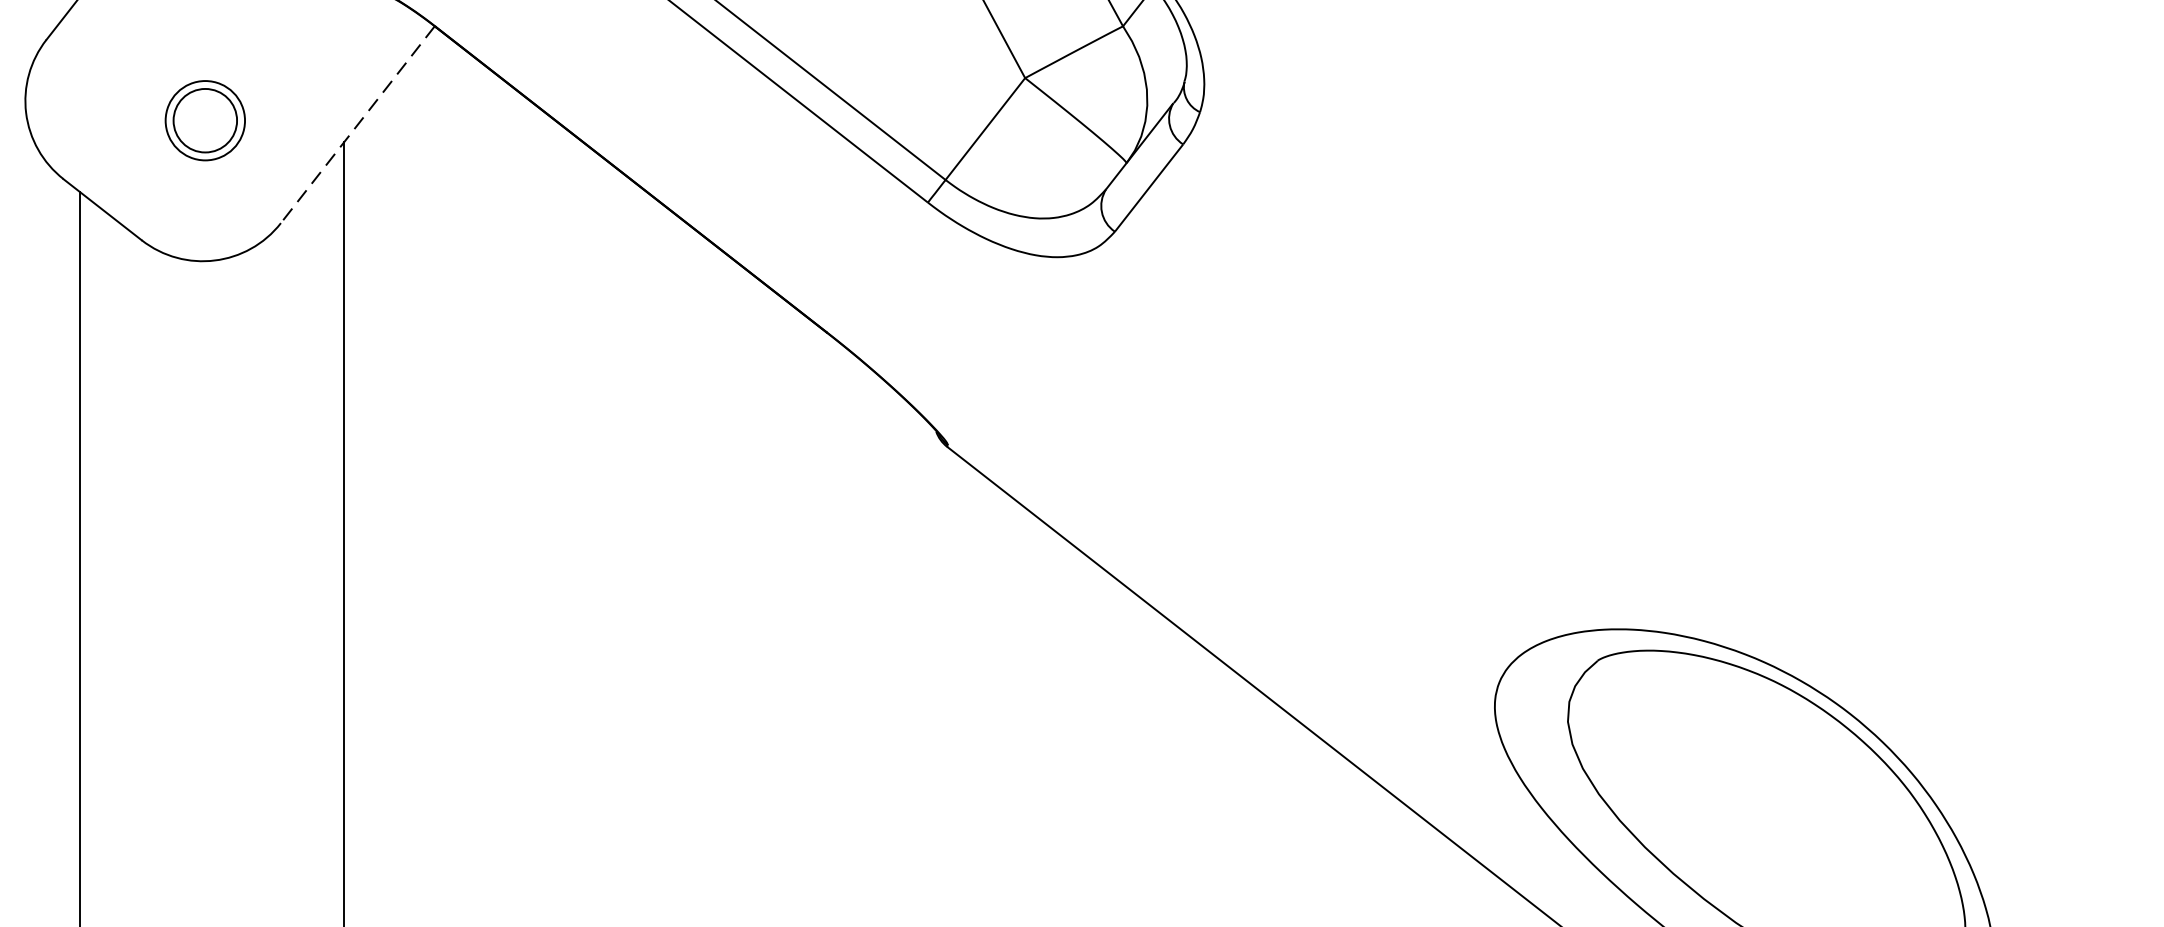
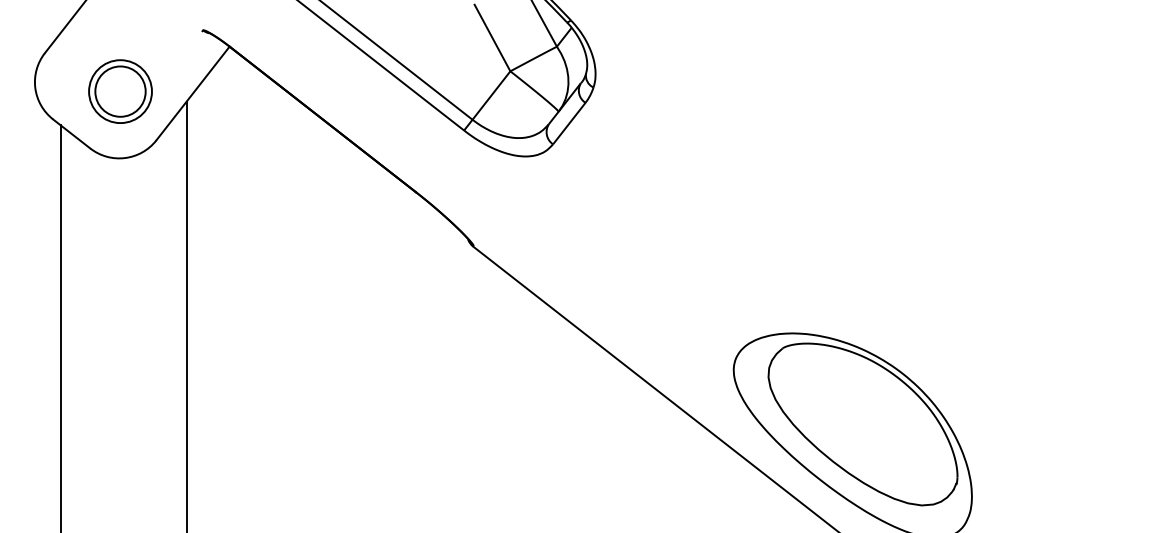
part: (205, 120) -> (120, 91), size x1.67
line: (356, 124) -> (192, 93), dashed -> solid

